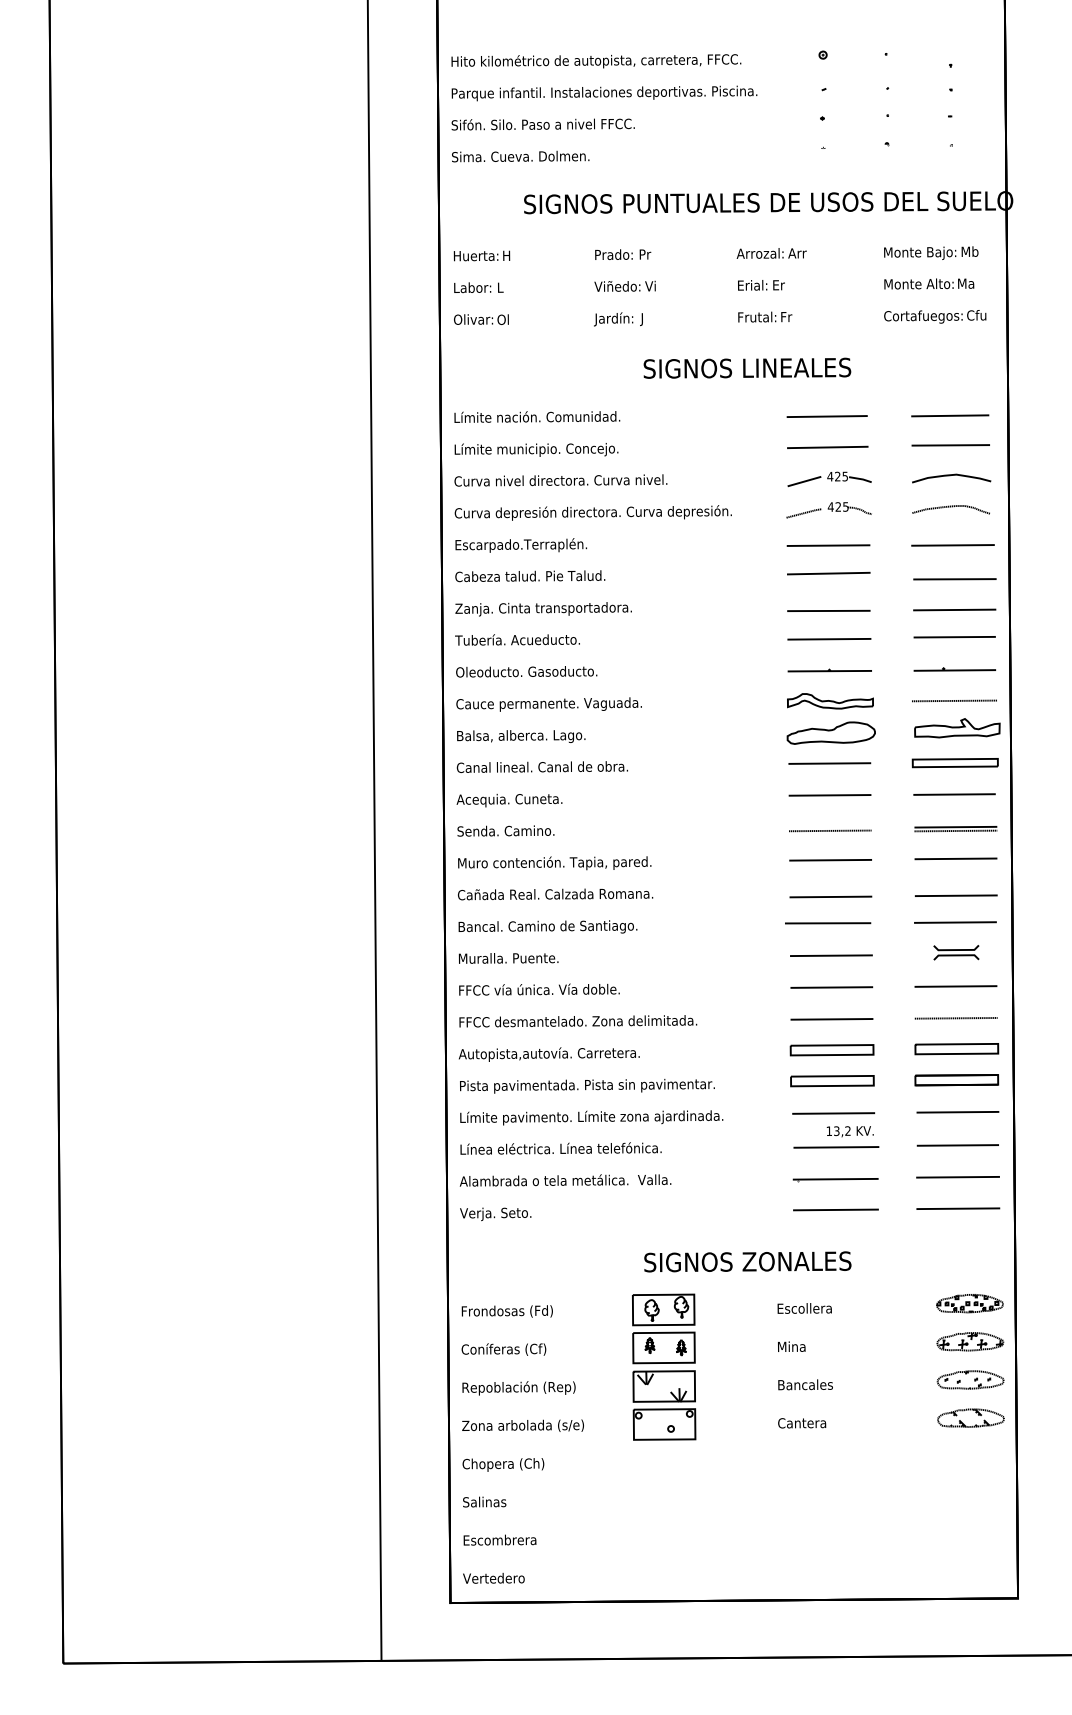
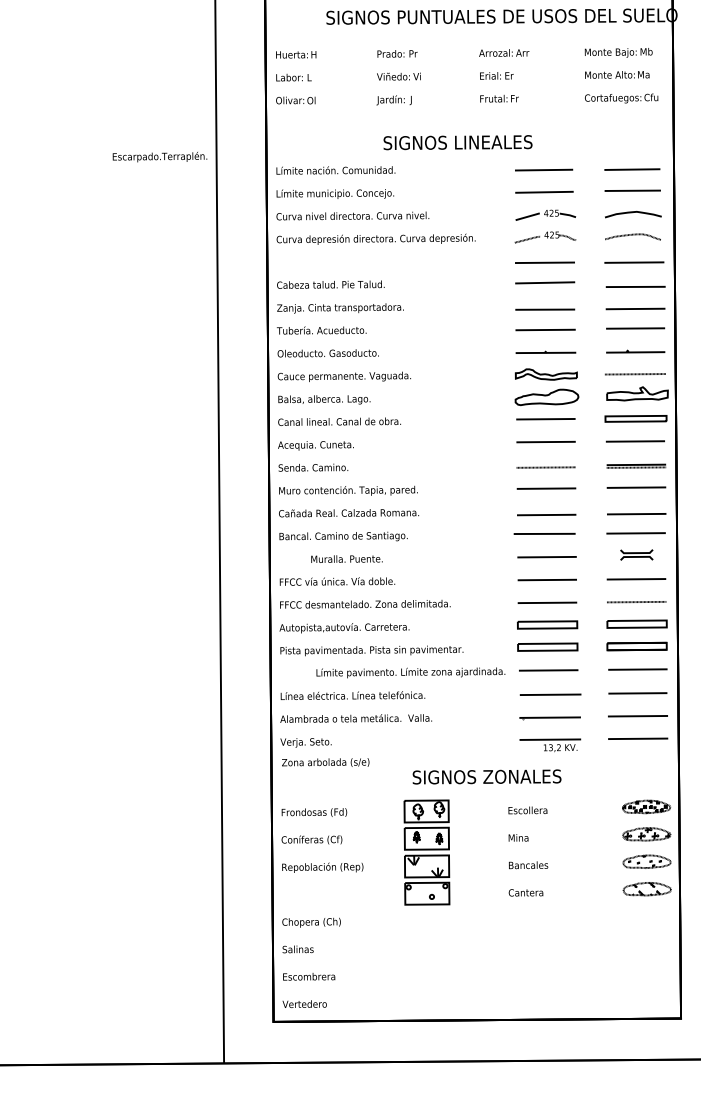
text: (747, 367) -> (458, 142), moved
text: (520, 545) -> (159, 157), moved
text: (508, 958) -> (346, 559), moved
text: (591, 1117) -> (410, 672), moved
text: (849, 1131) -> (560, 747), moved
text: (522, 1425) -> (325, 762), moved

